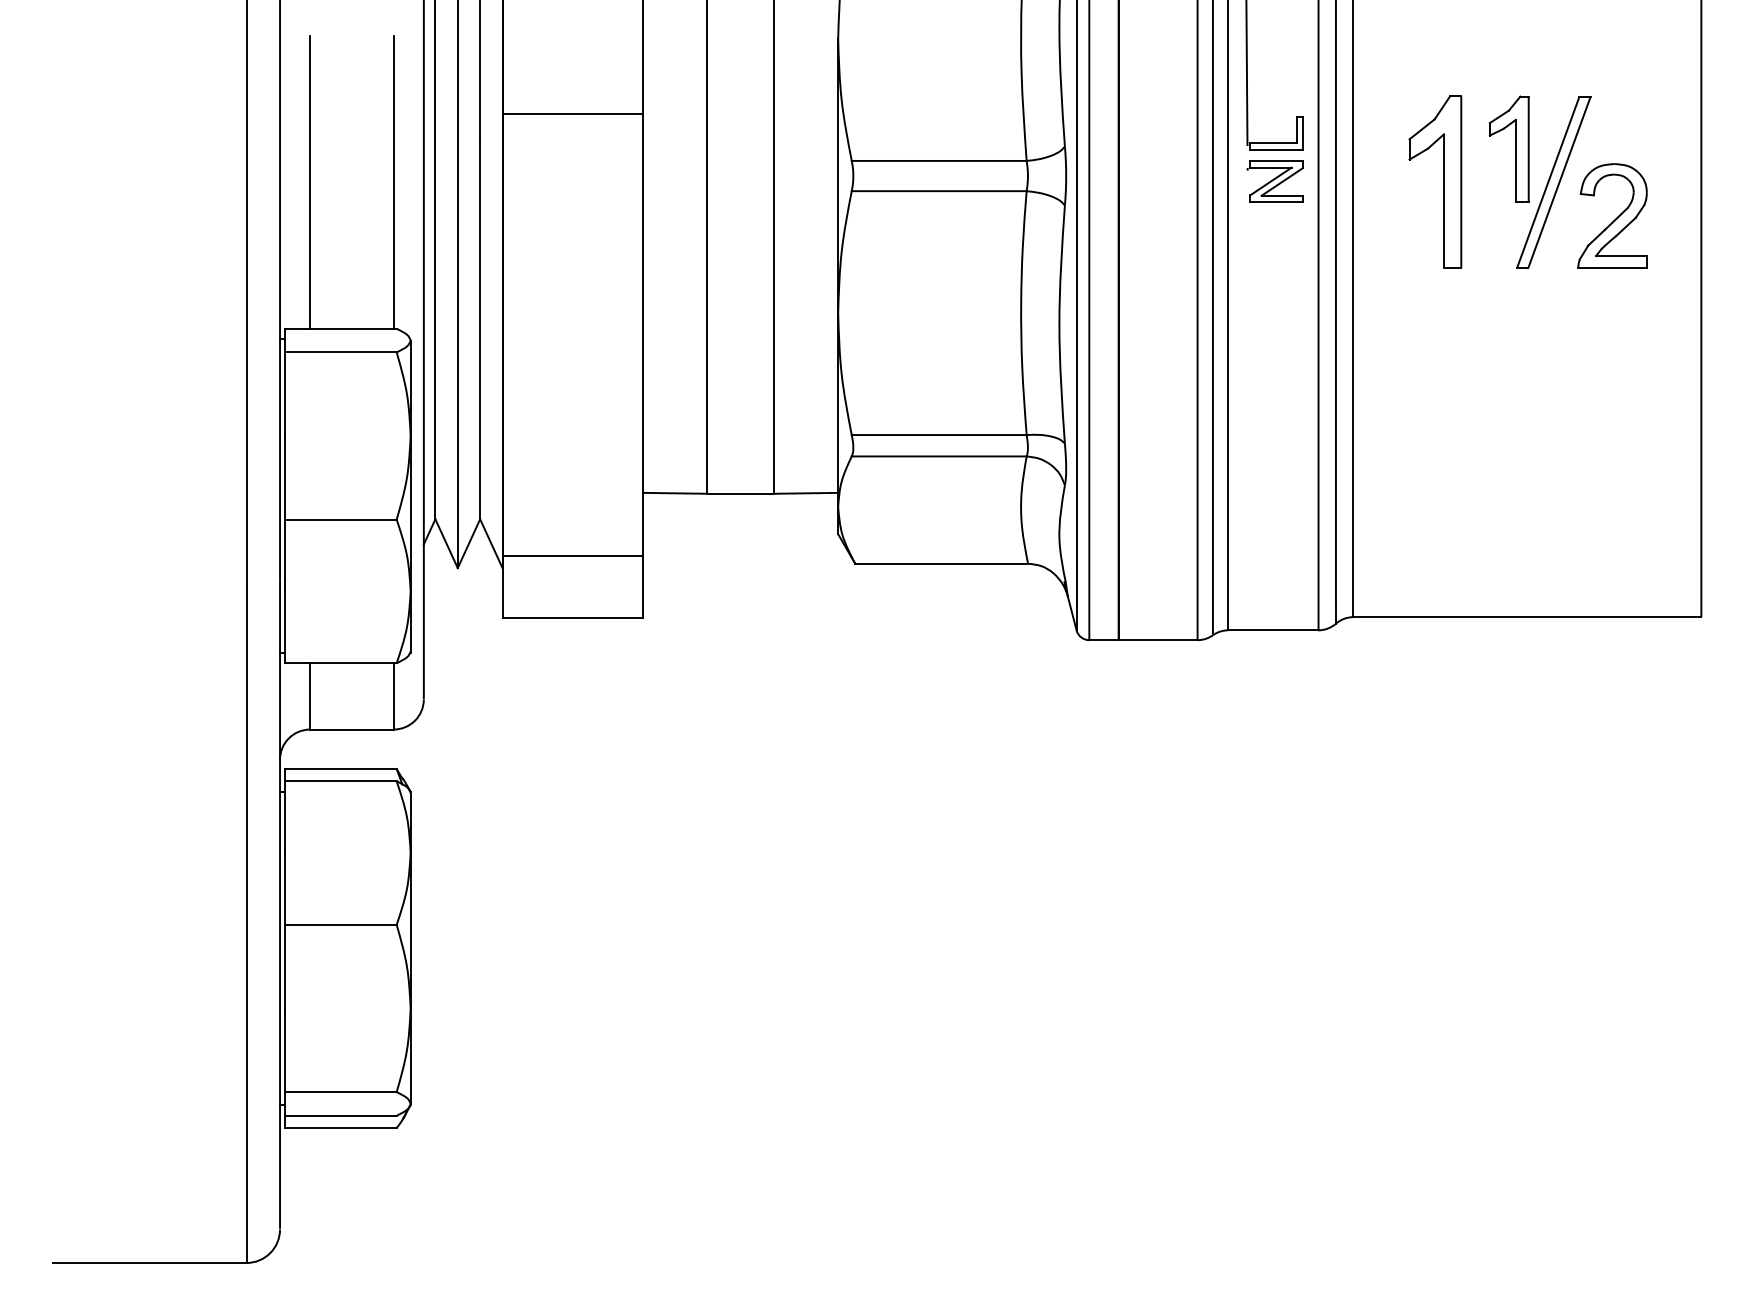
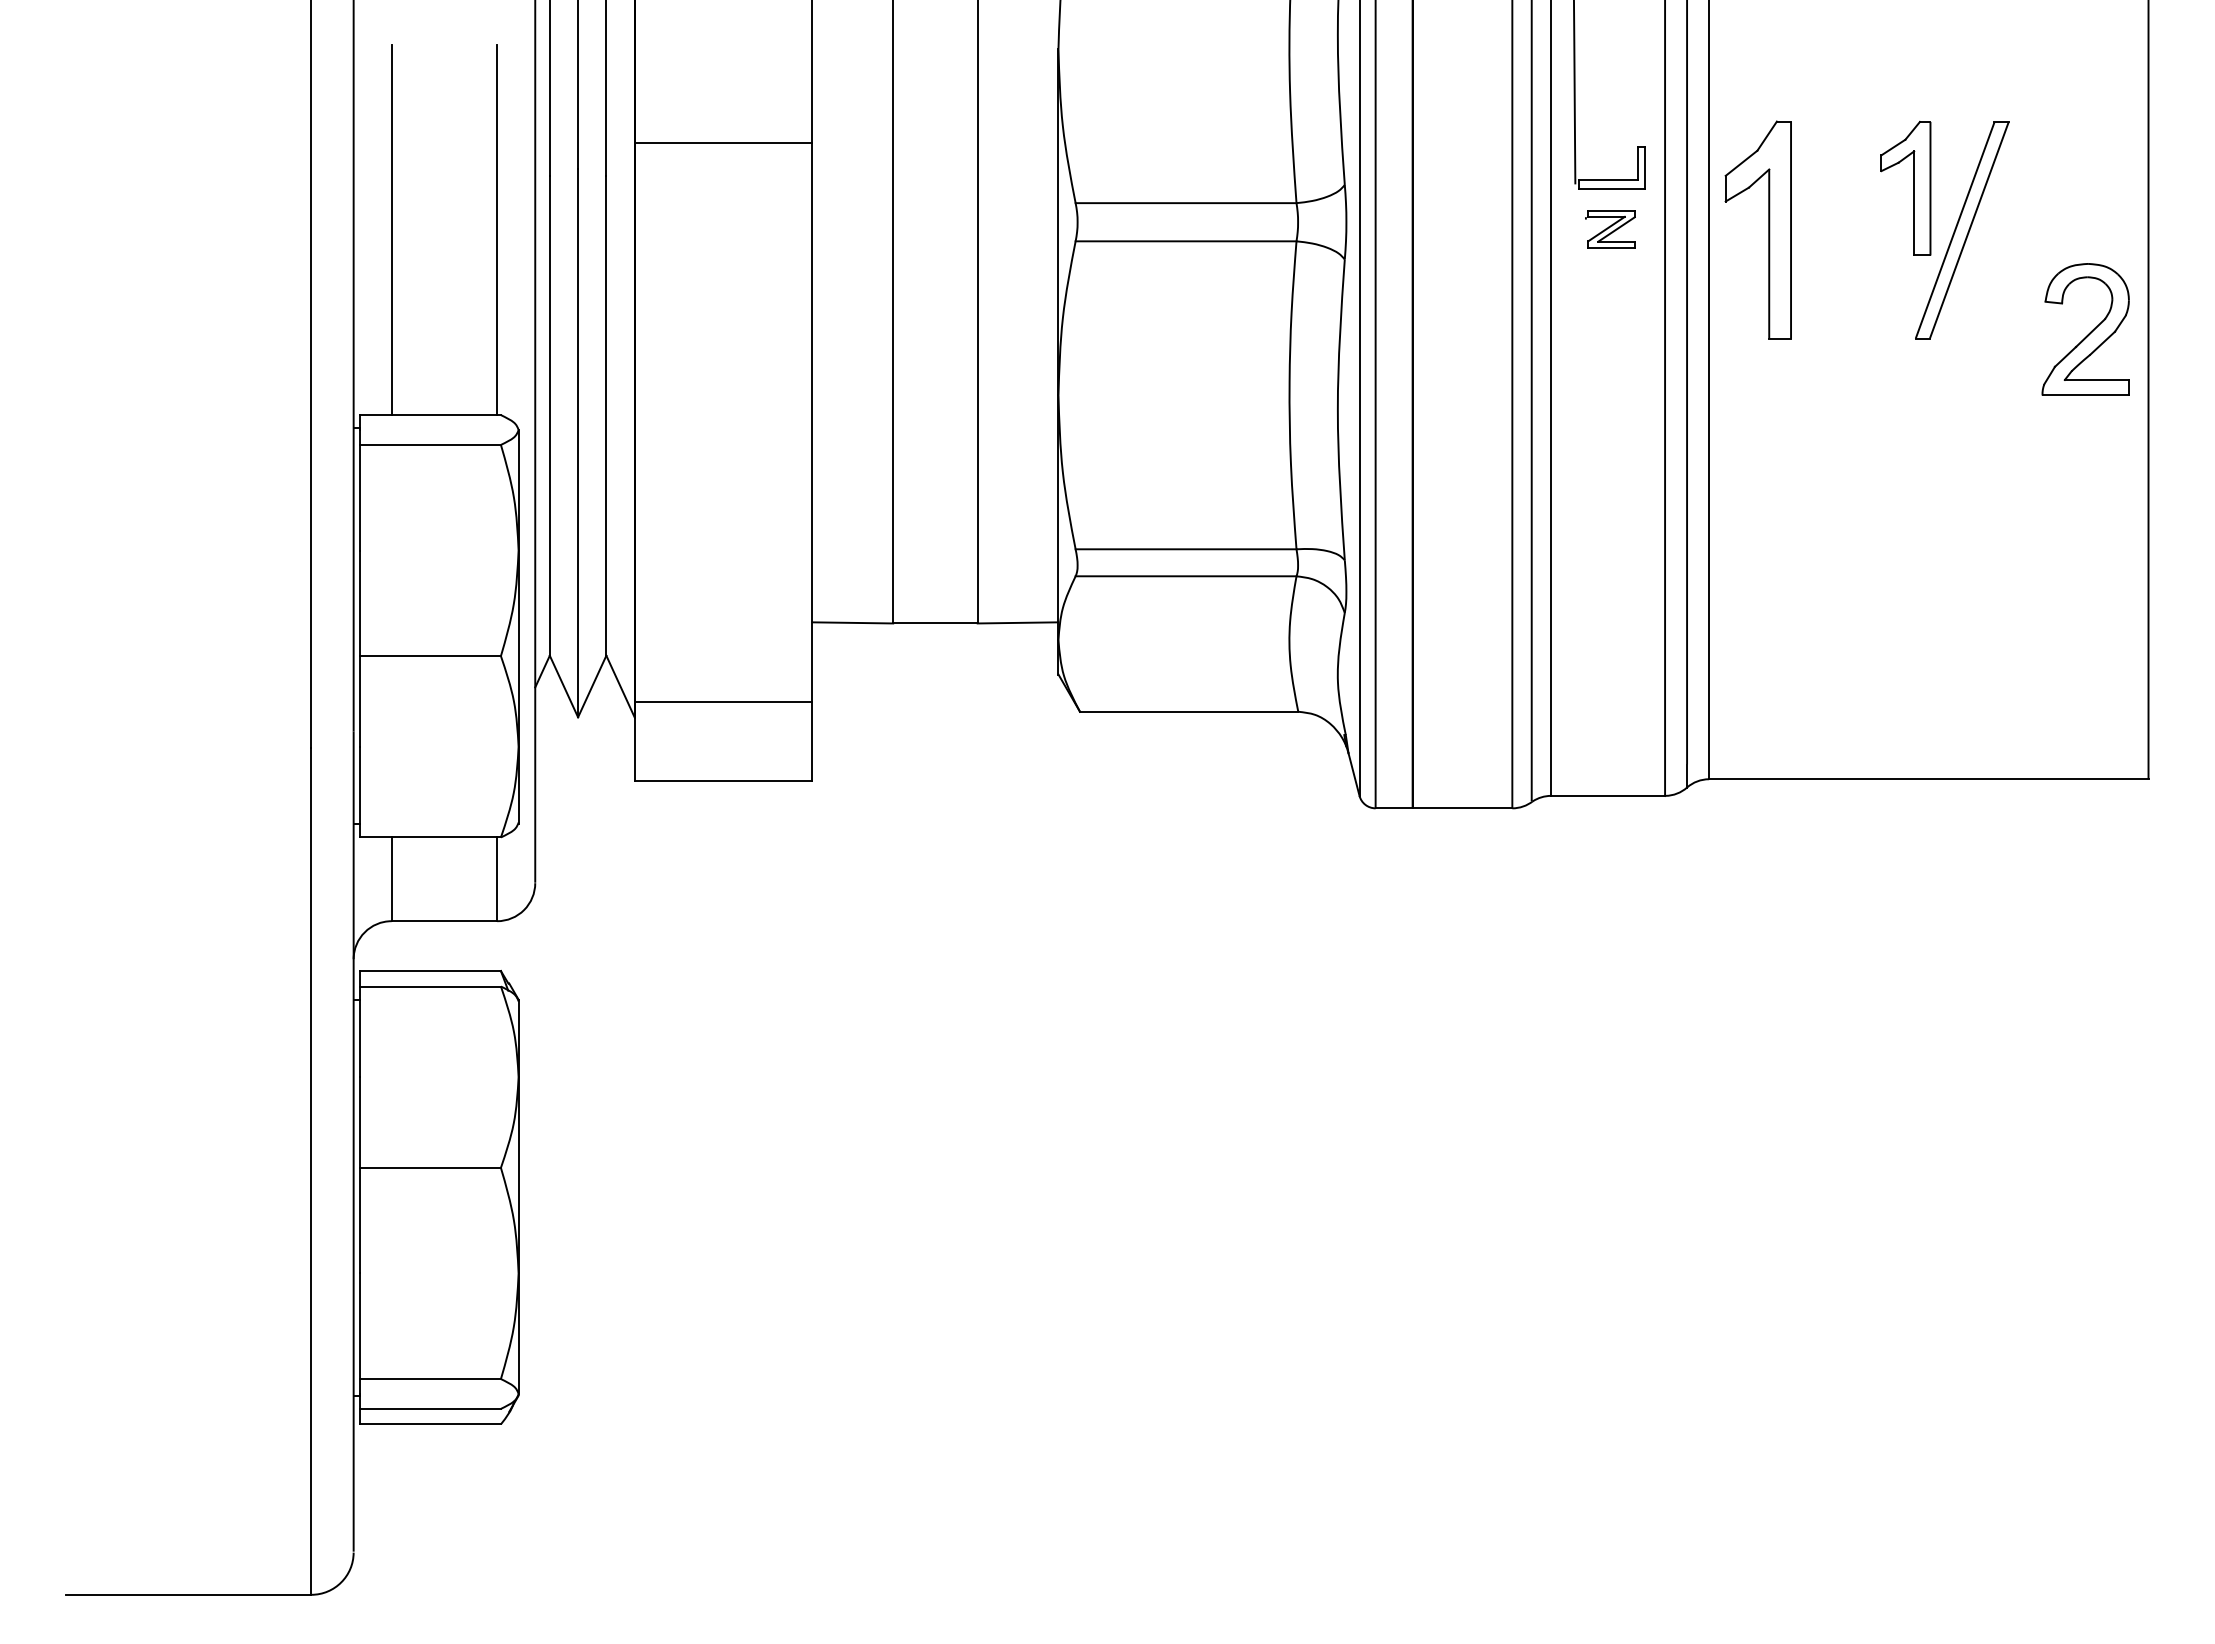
part: (1274, 181) -> (1609, 229), size x0.7
part: (1443, 181) -> (1768, 229), moved
part: (1612, 215) -> (2085, 328), moved

